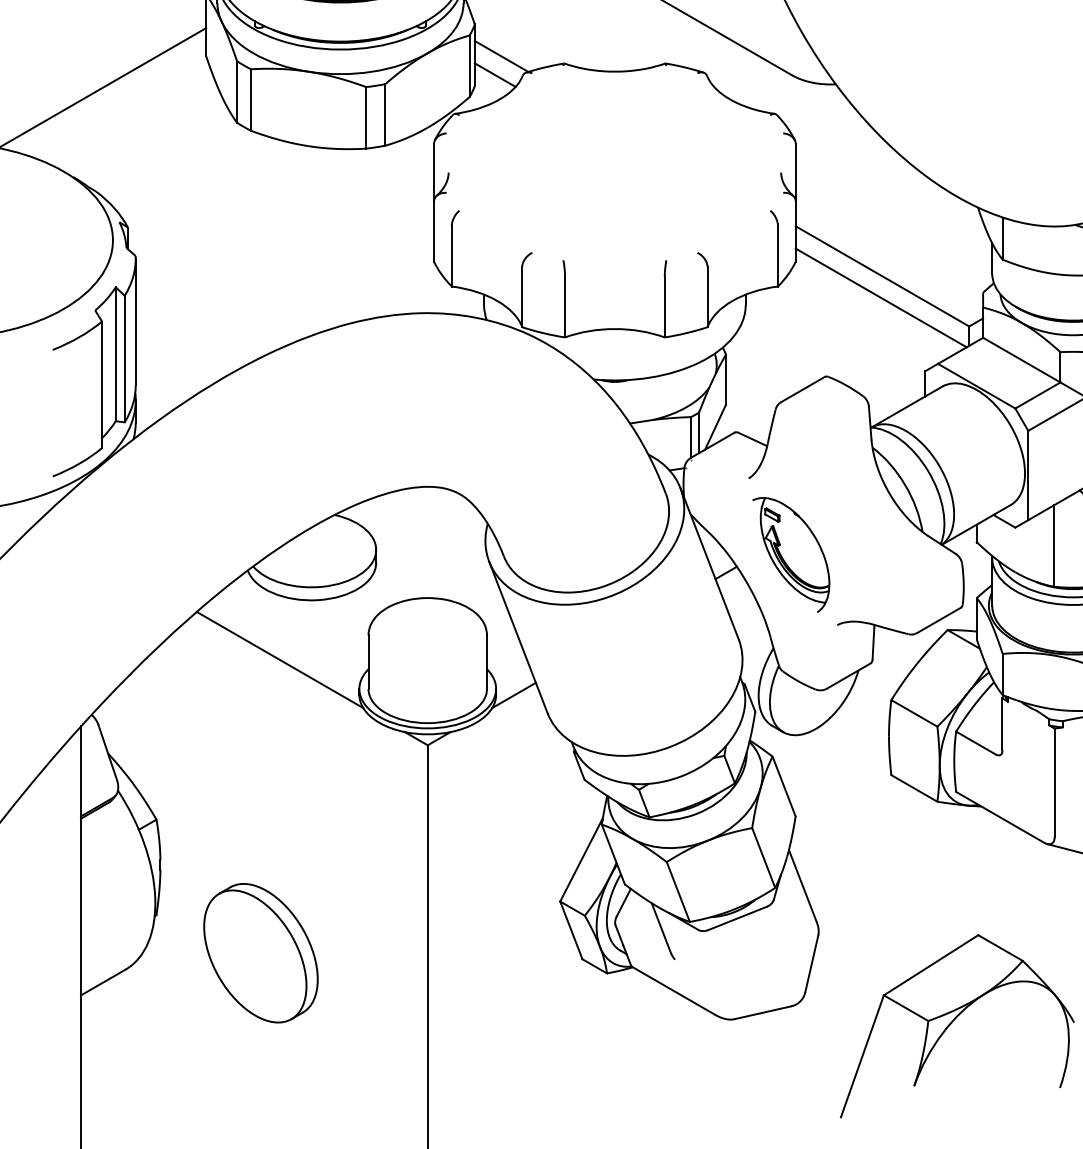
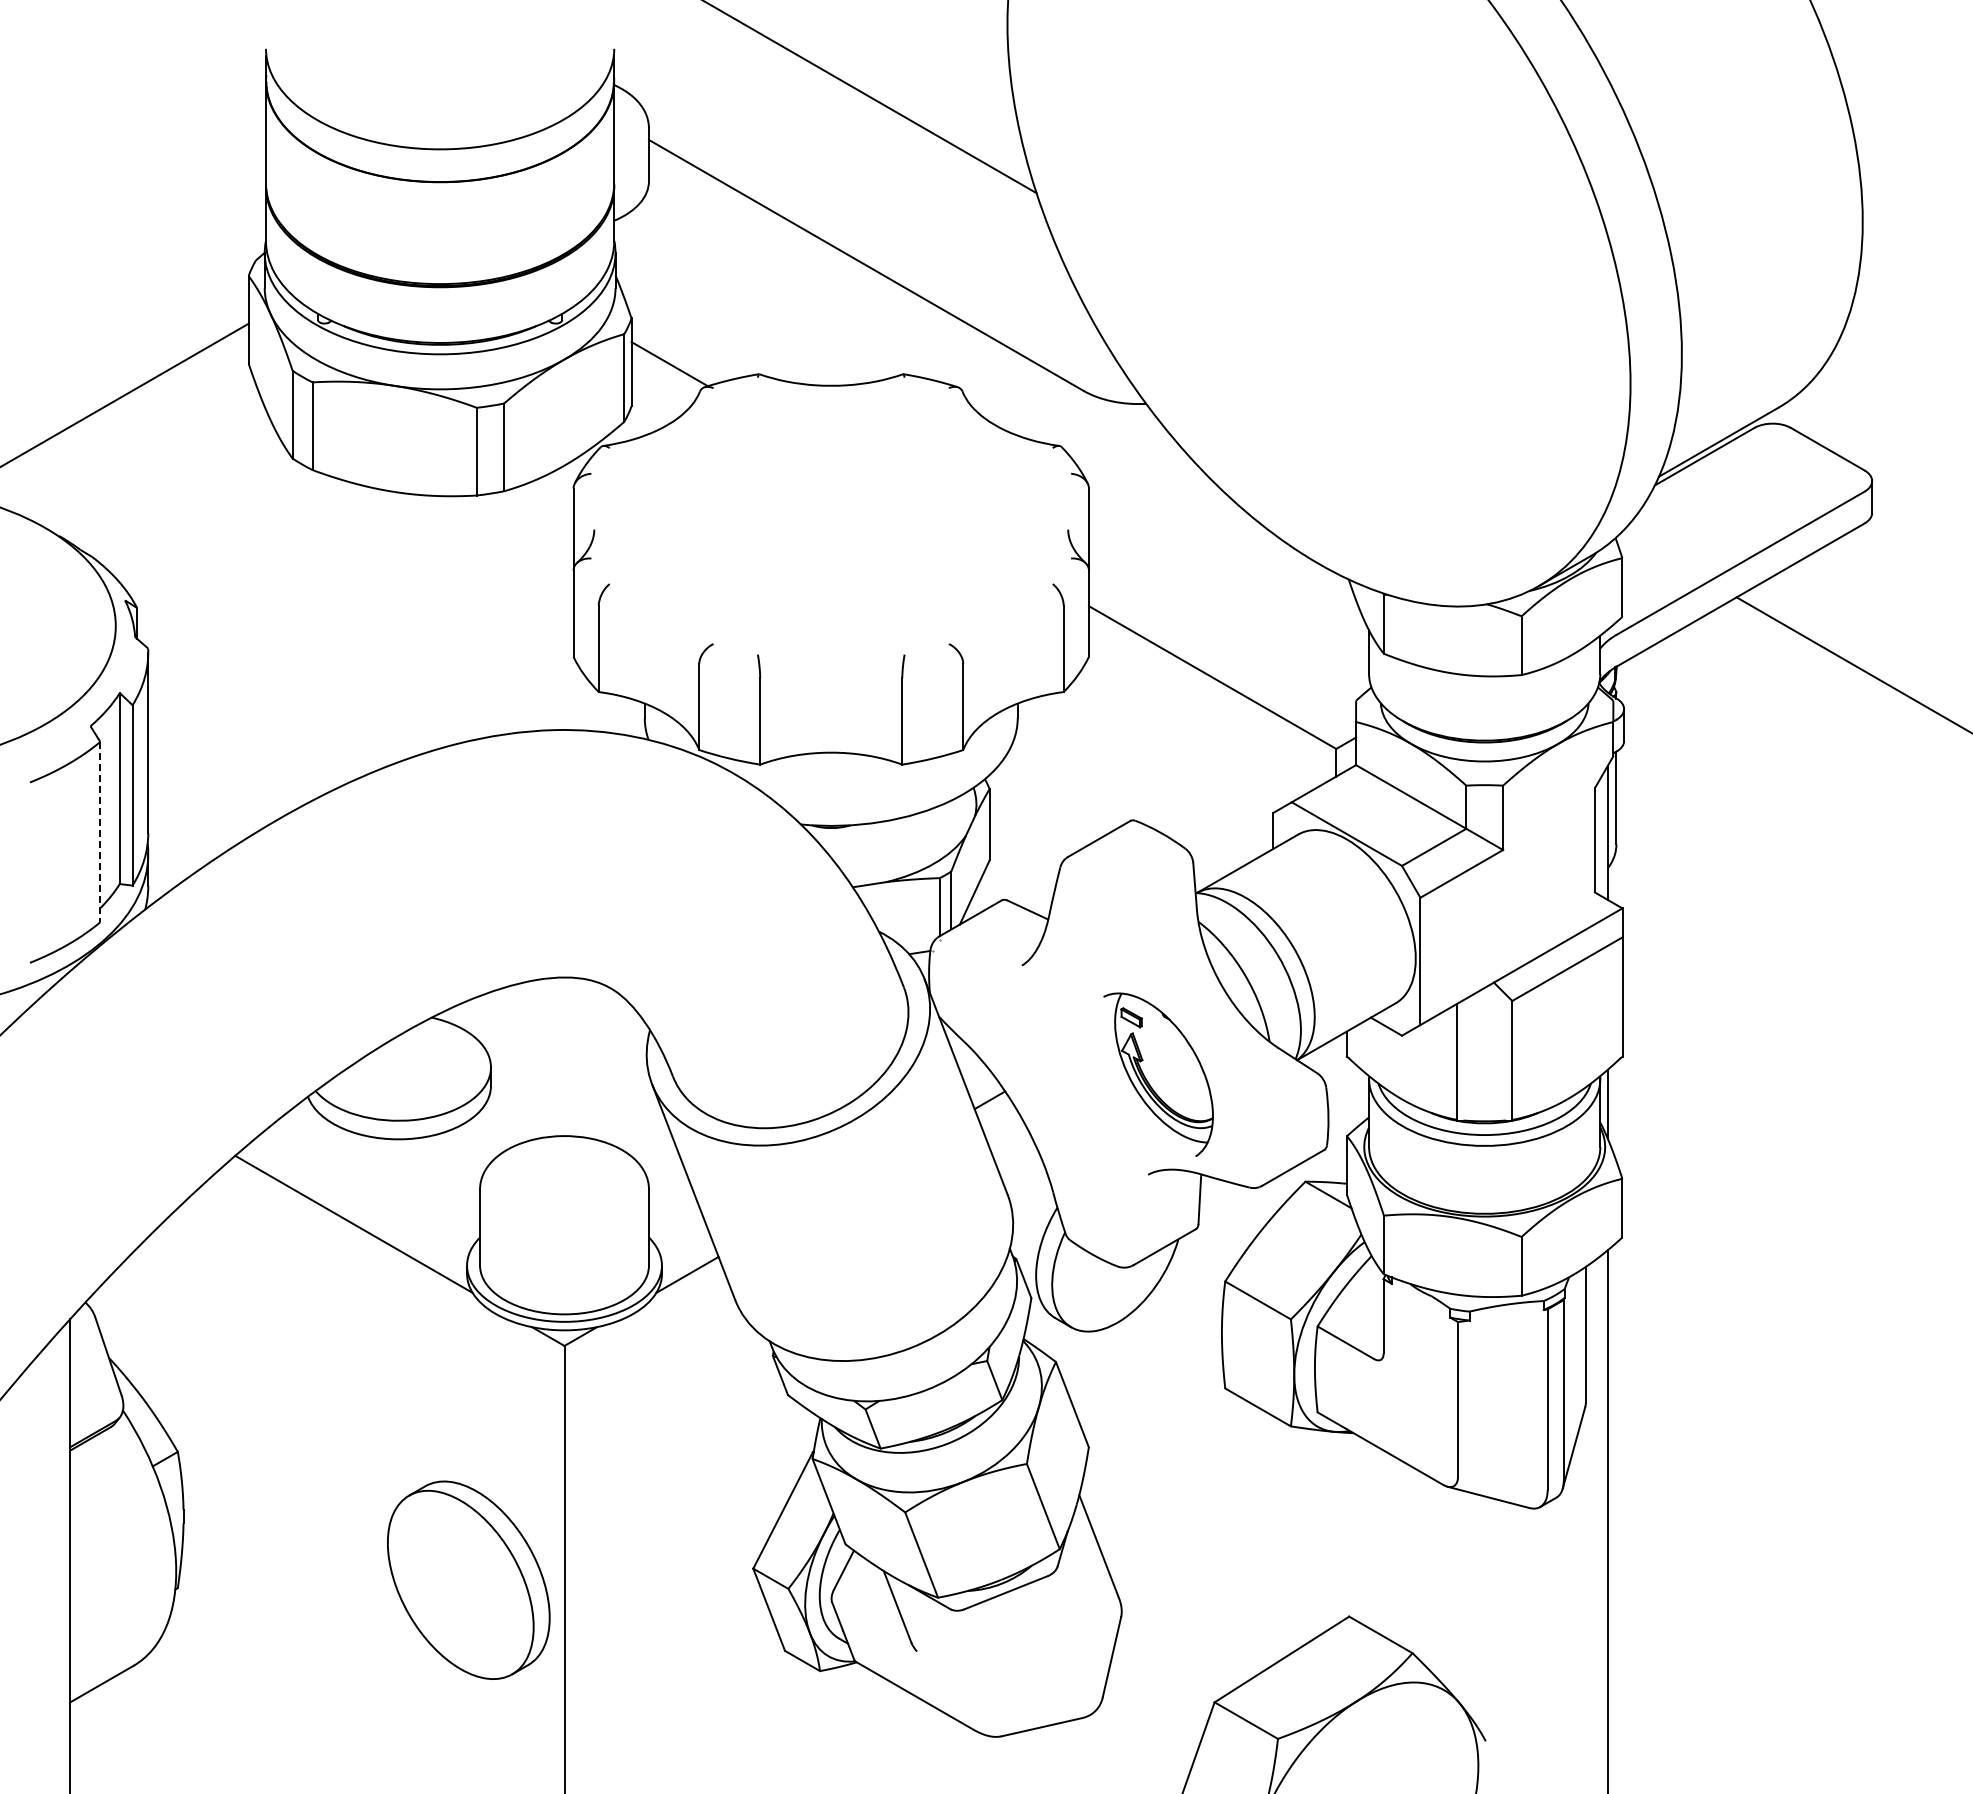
line: (495, 74) -> (660, 390), removed
line: (880, 297) -> (1210, 707), removed
line: (102, 385) -> (100, 832), solid -> dashed
part: (791, 554) -> (1158, 1074), moved
part: (260, 952) -> (468, 1579), moved

